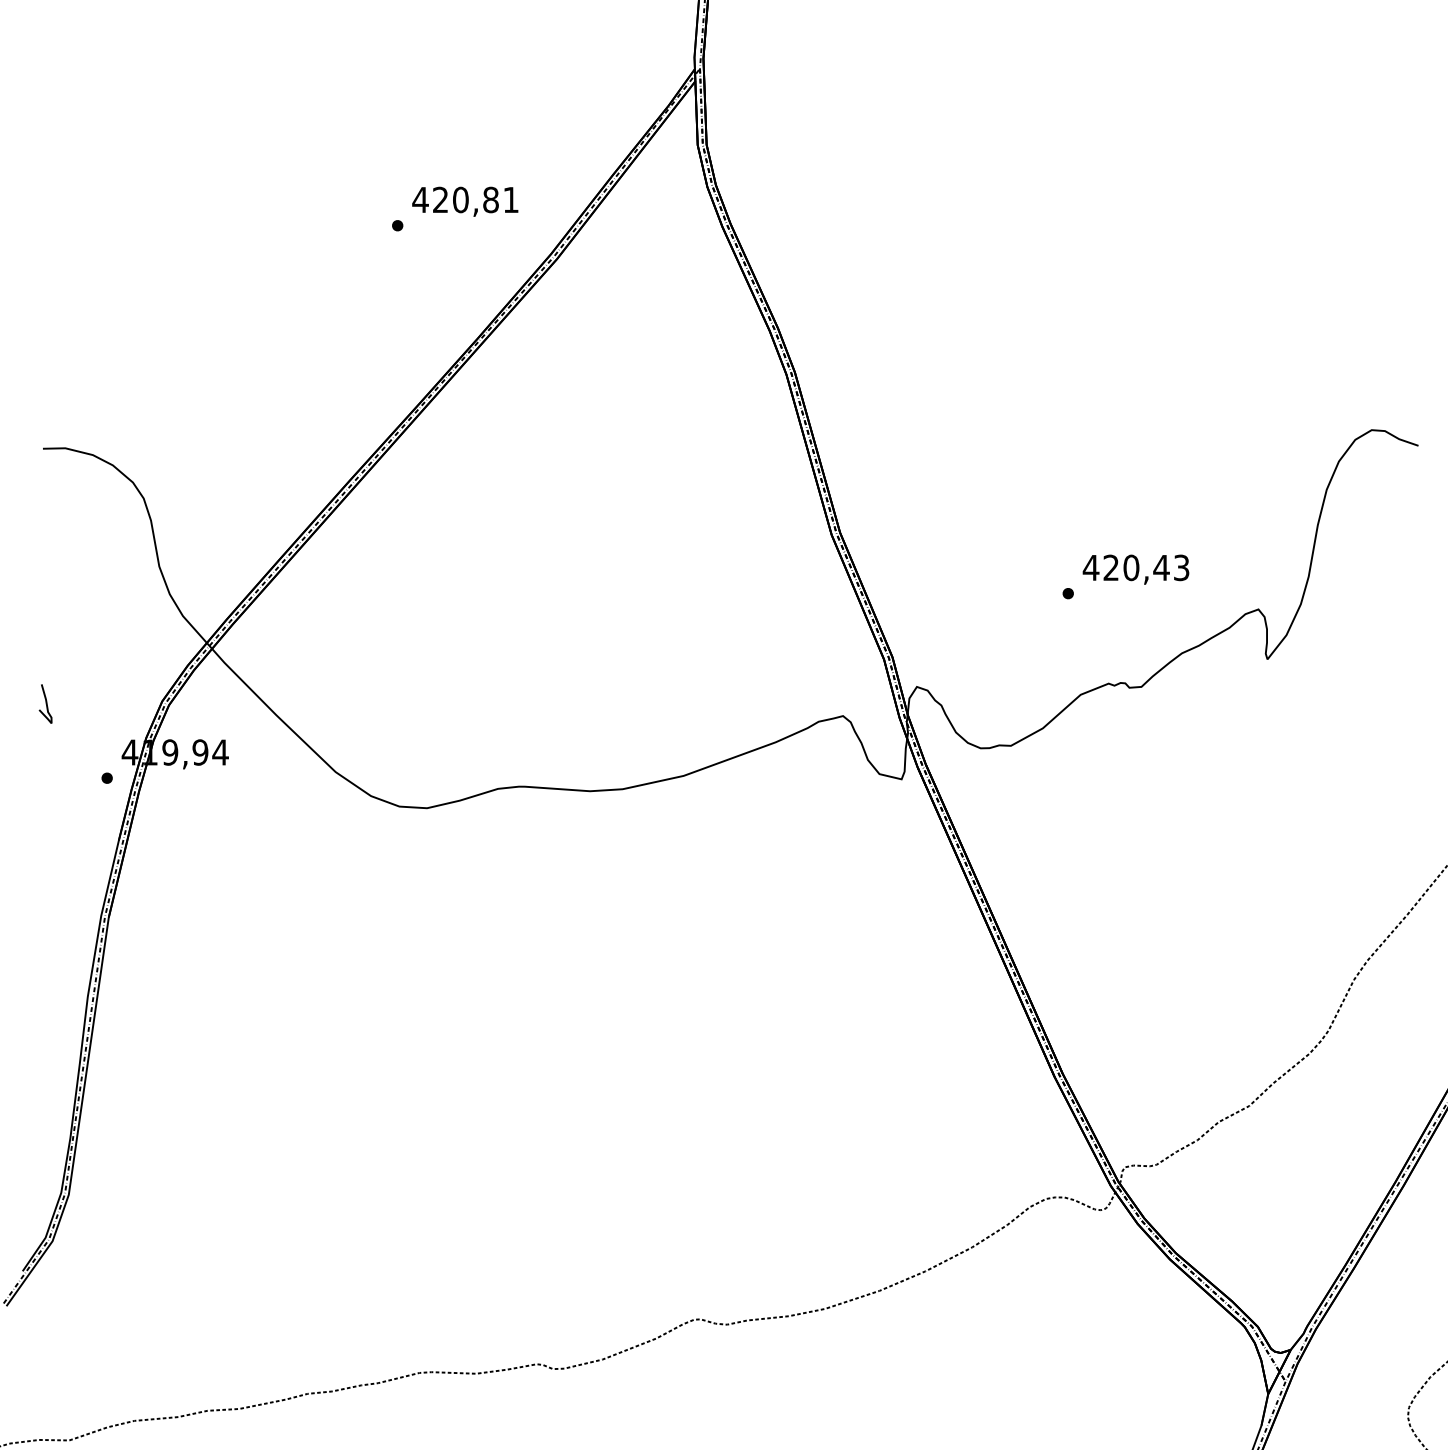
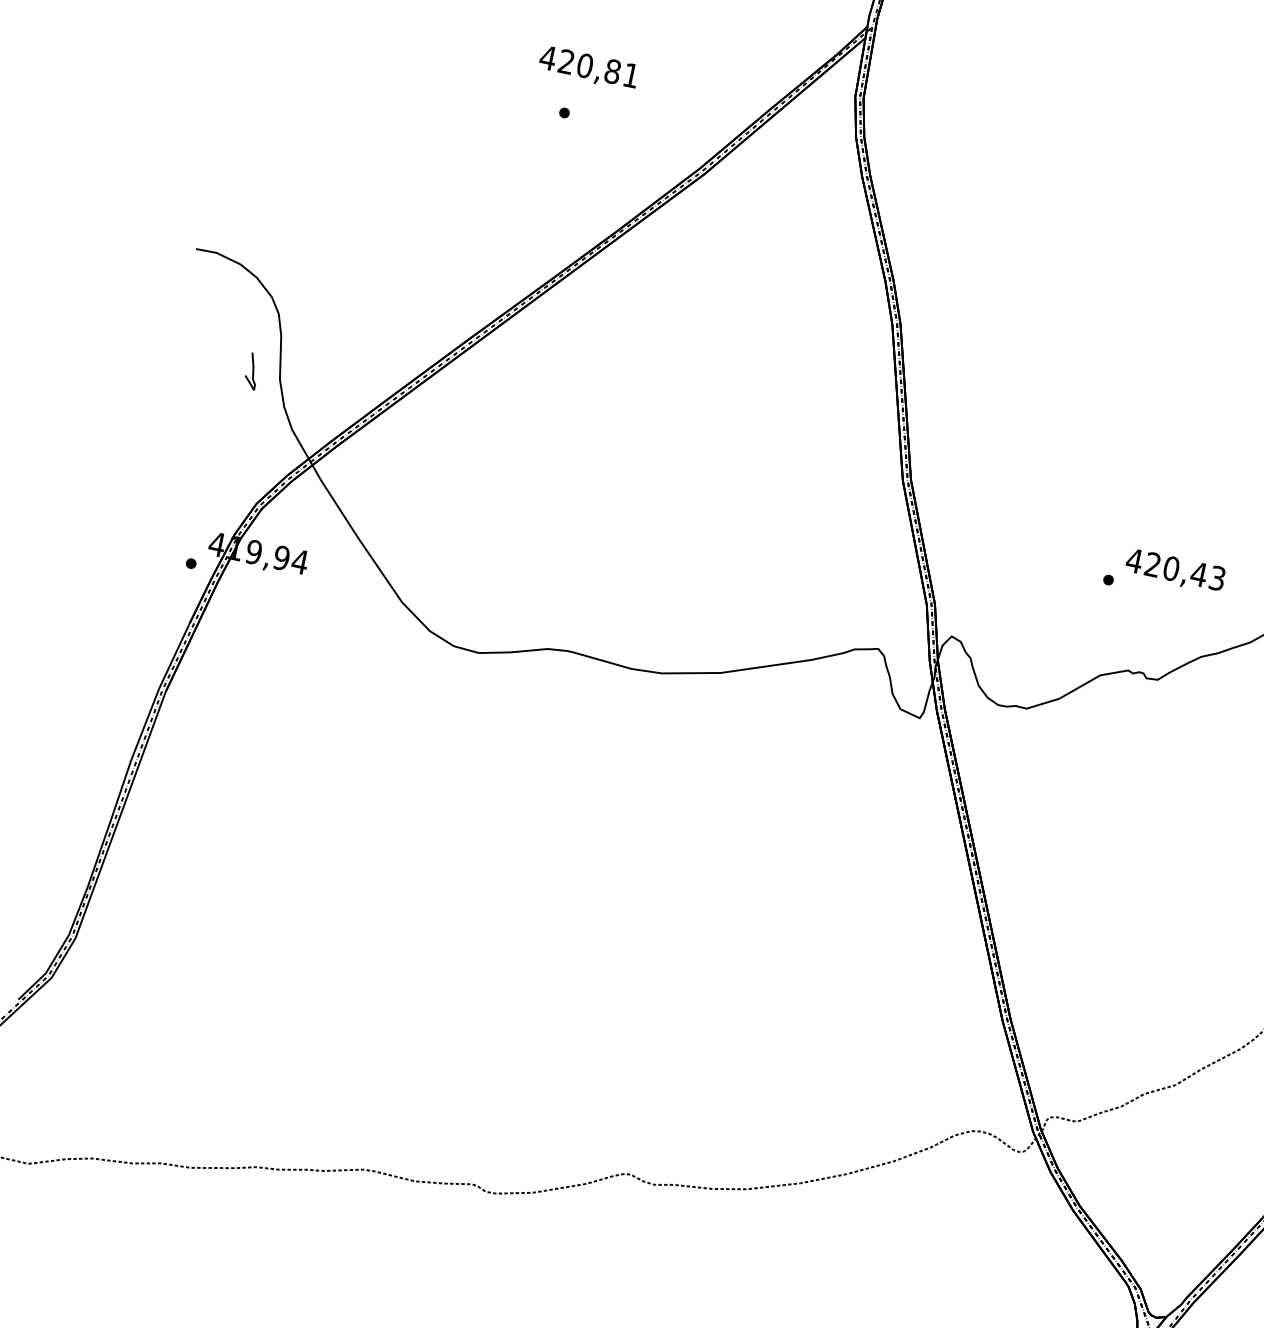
text: (465, 201) -> (589, 68), moved
curve: (45, 703) -> (252, 370), moved

